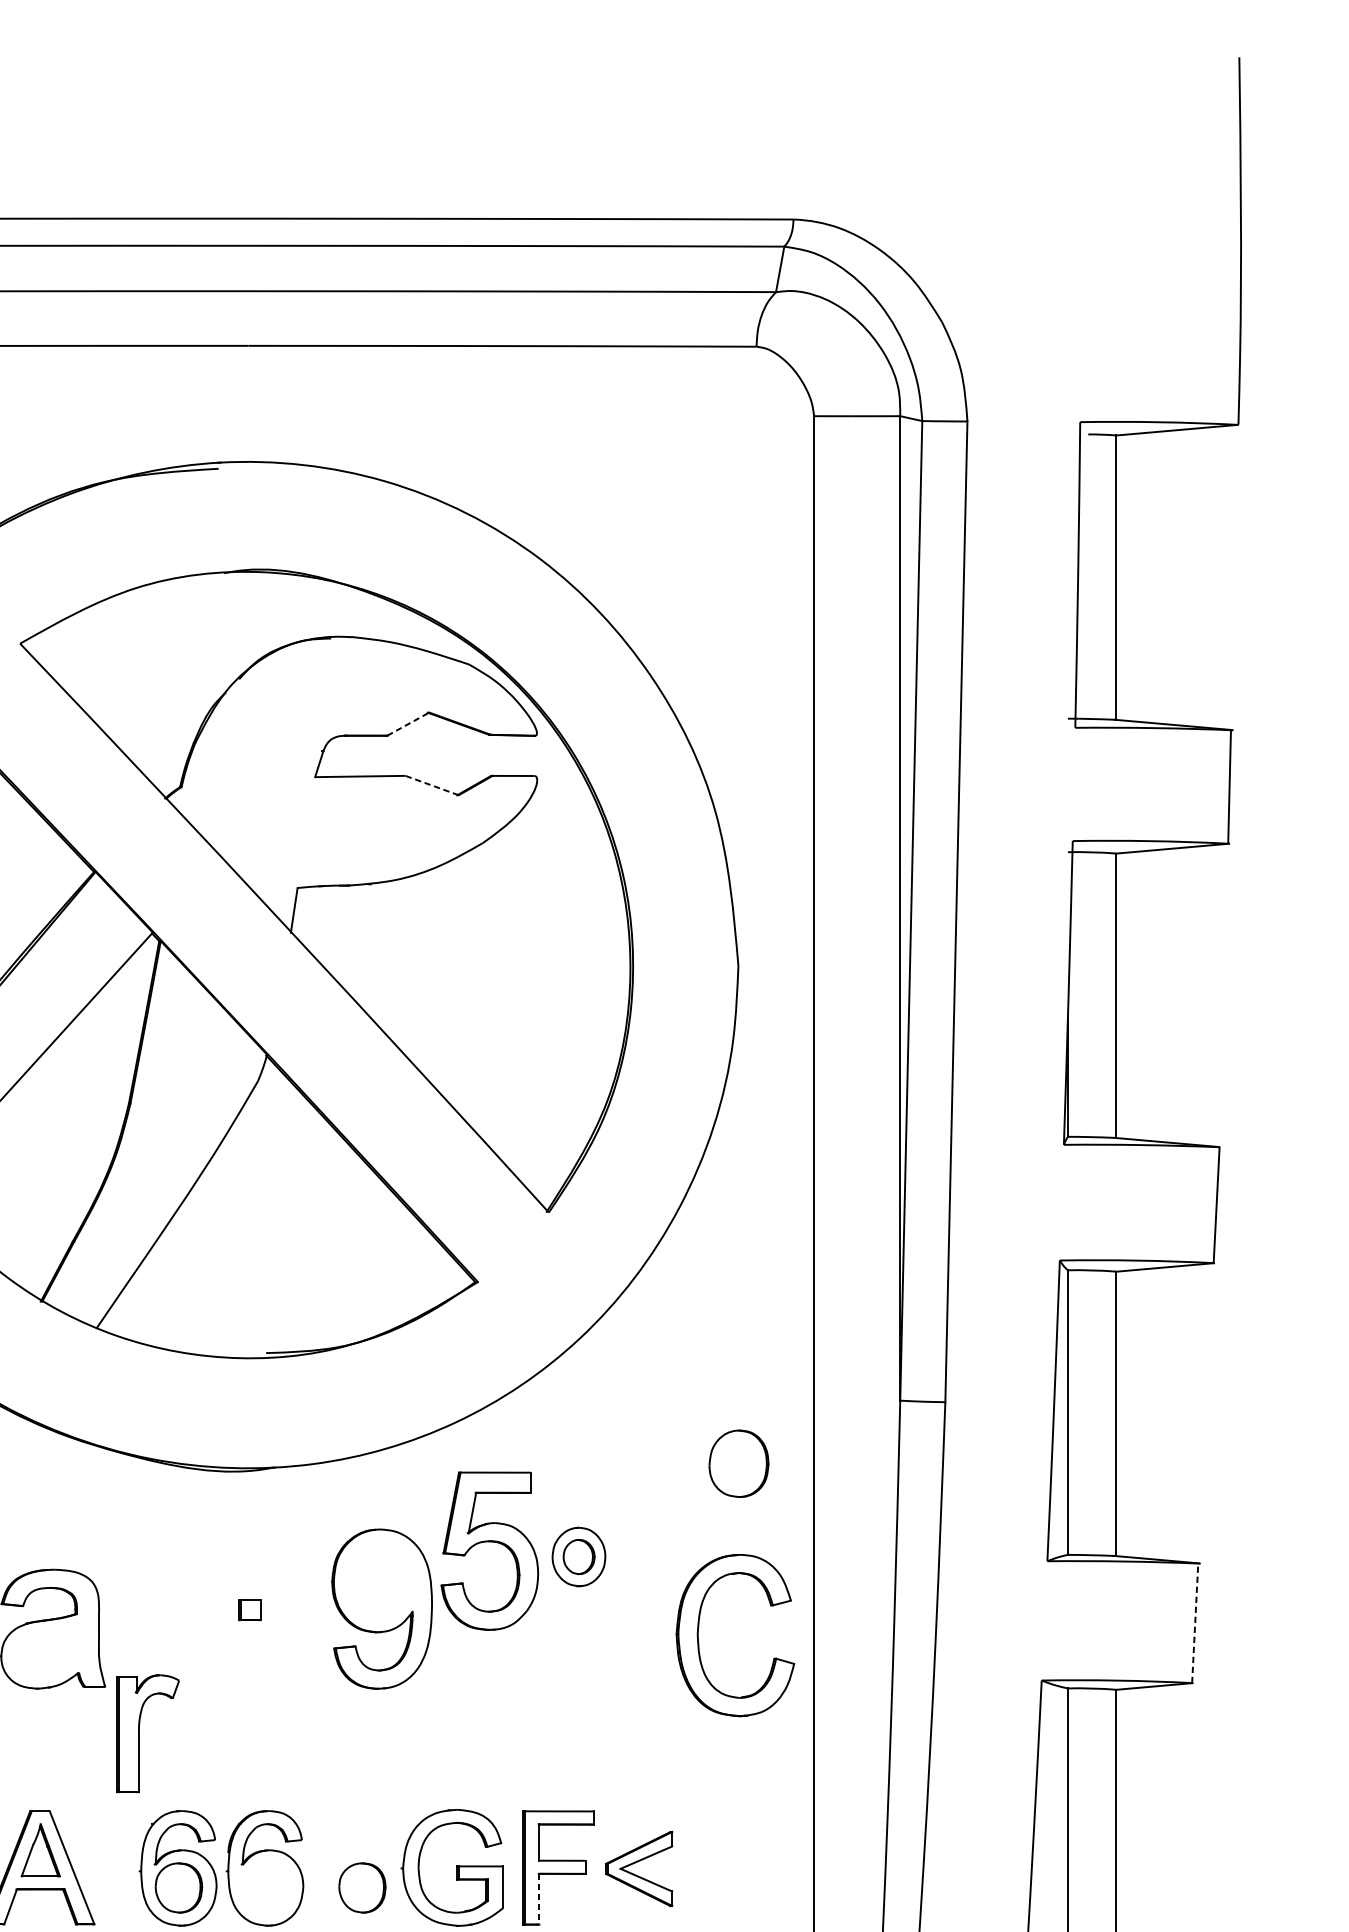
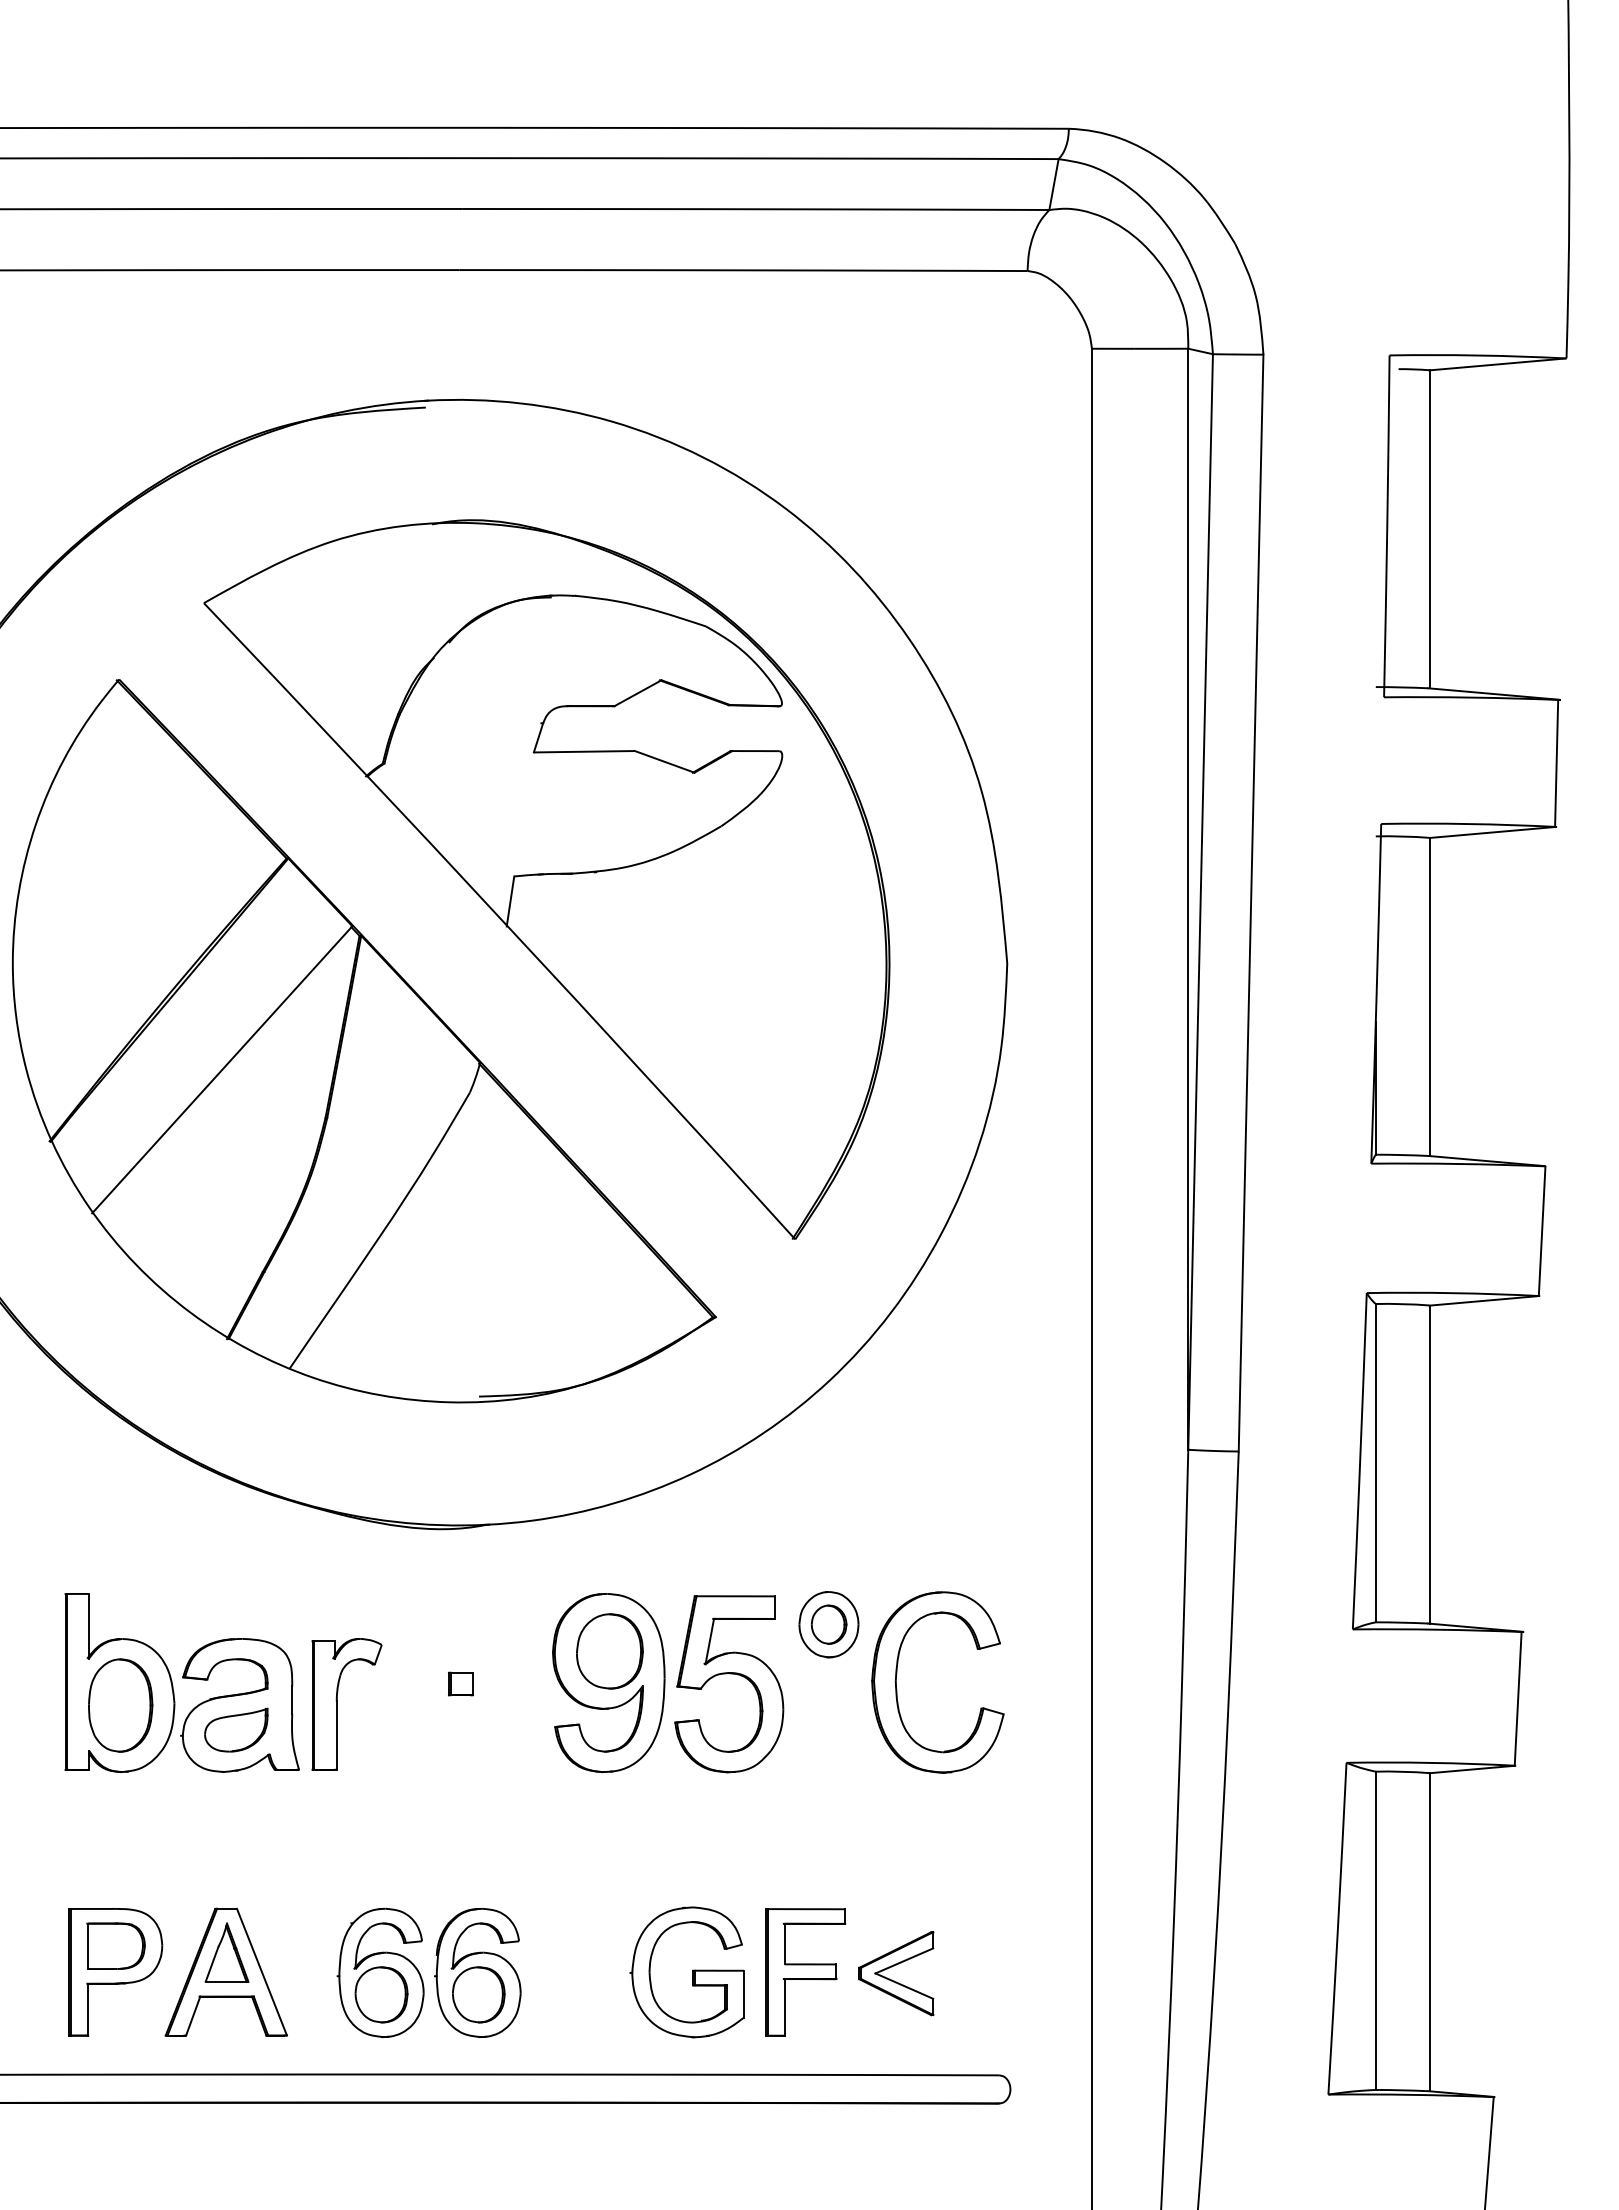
line: (408, 724) -> (638, 693), dashed -> solid
line: (431, 785) -> (664, 761), dashed -> solid
part: (738, 1463) -> (609, 1651), moved
part: (490, 1542) -> (730, 1674), moved
line: (1195, 1623) -> (1518, 1699), dashed -> solid
part: (699, 1641) -> (897, 1689), moved
part: (49, 1650) -> (236, 1729), added
part: (139, 1733) -> (337, 1704), moved
part: (362, 1887) -> (478, 1994), moved
line: (539, 1899) -> (784, 2007), dashed -> solid

